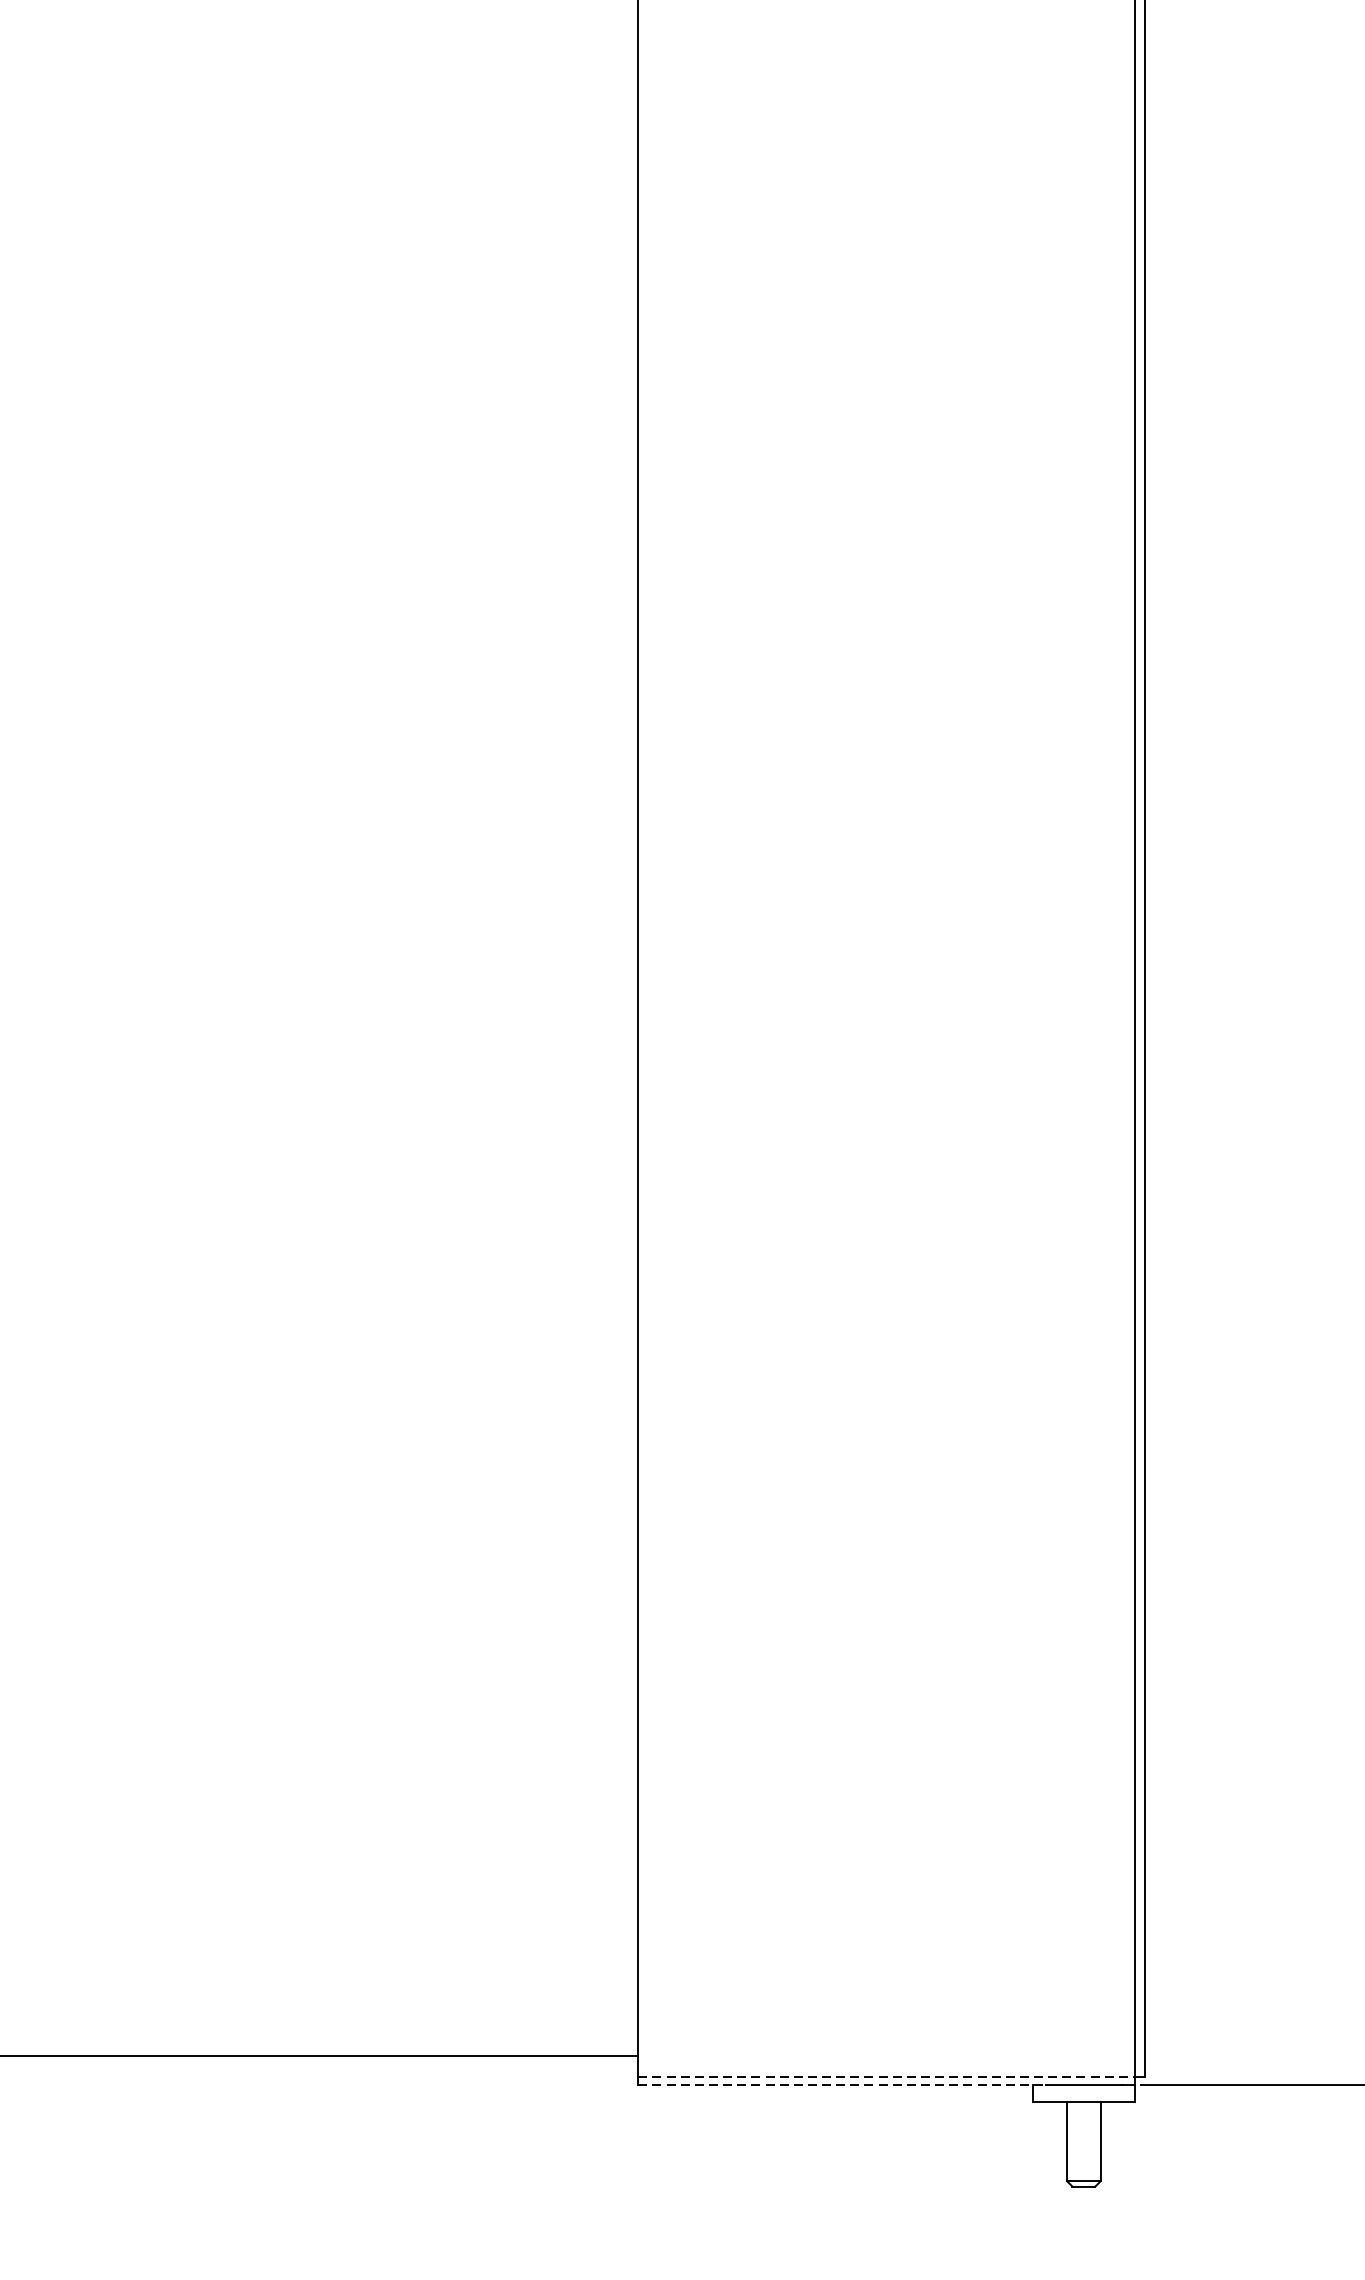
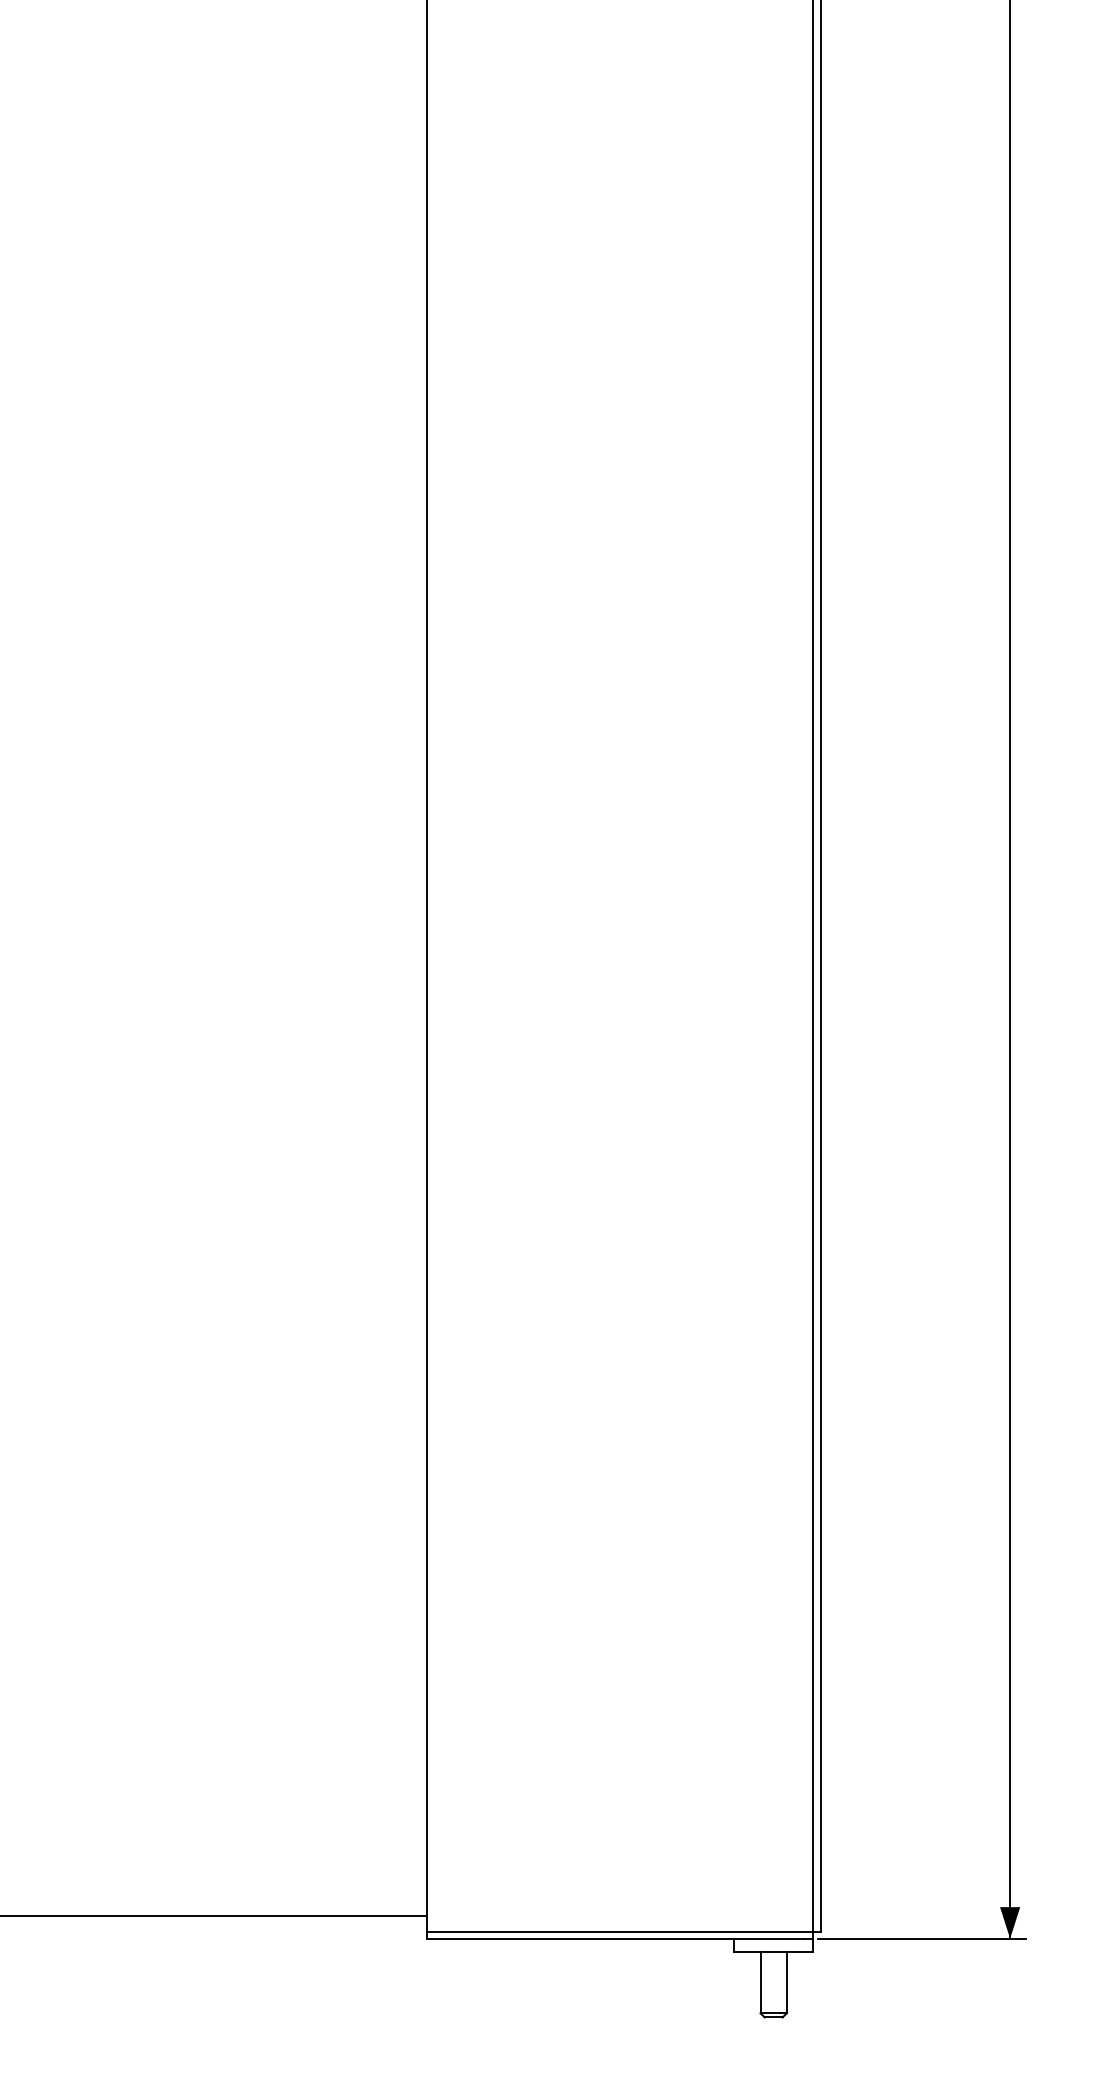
line: (887, 2076) -> (620, 1931), dashed -> solid
line: (842, 2085) -> (585, 1938), dashed -> solid

